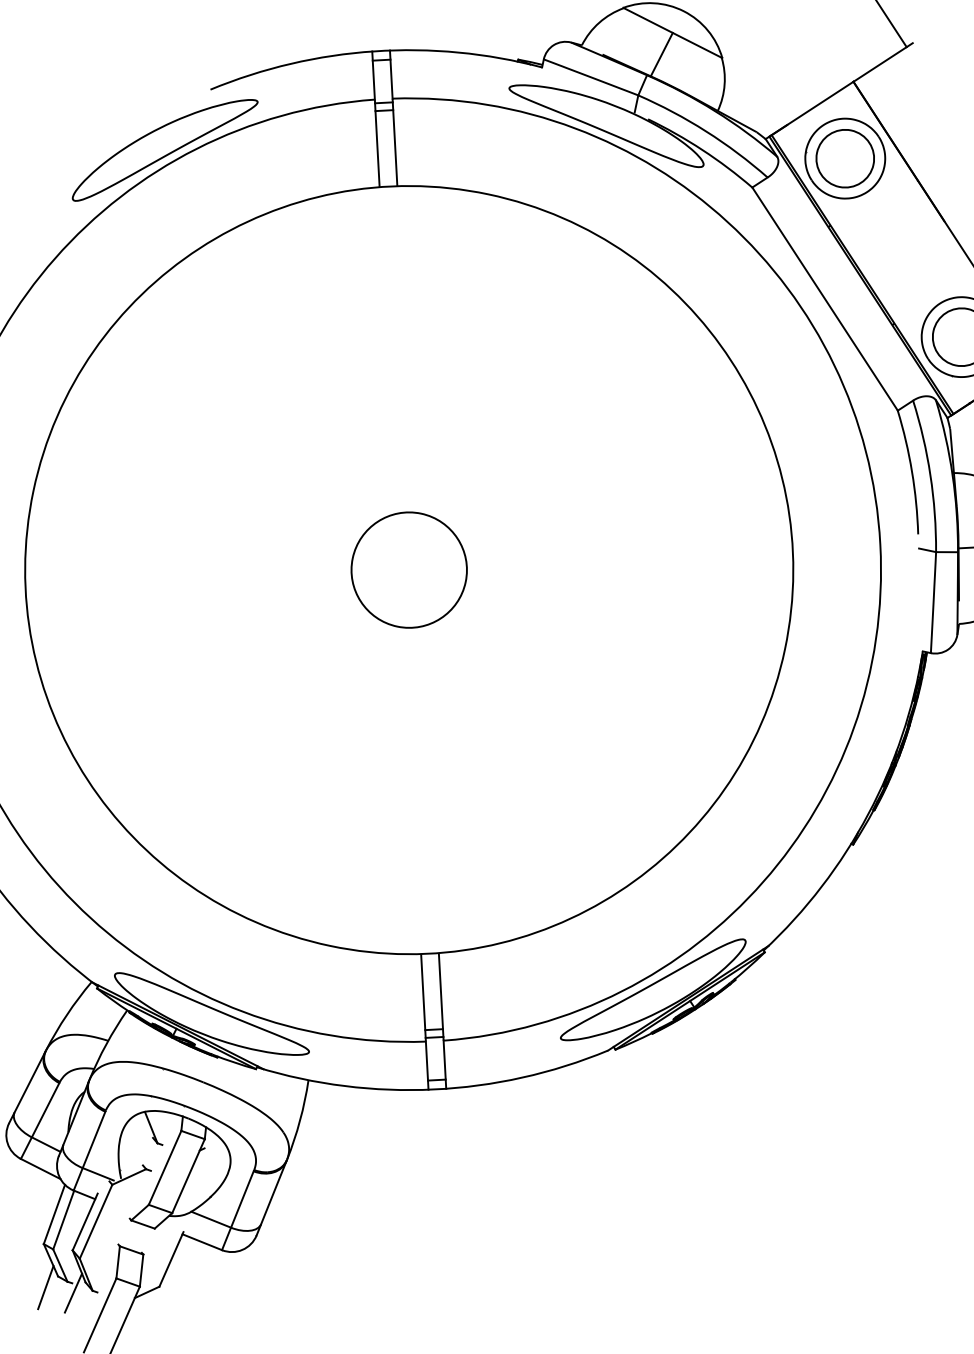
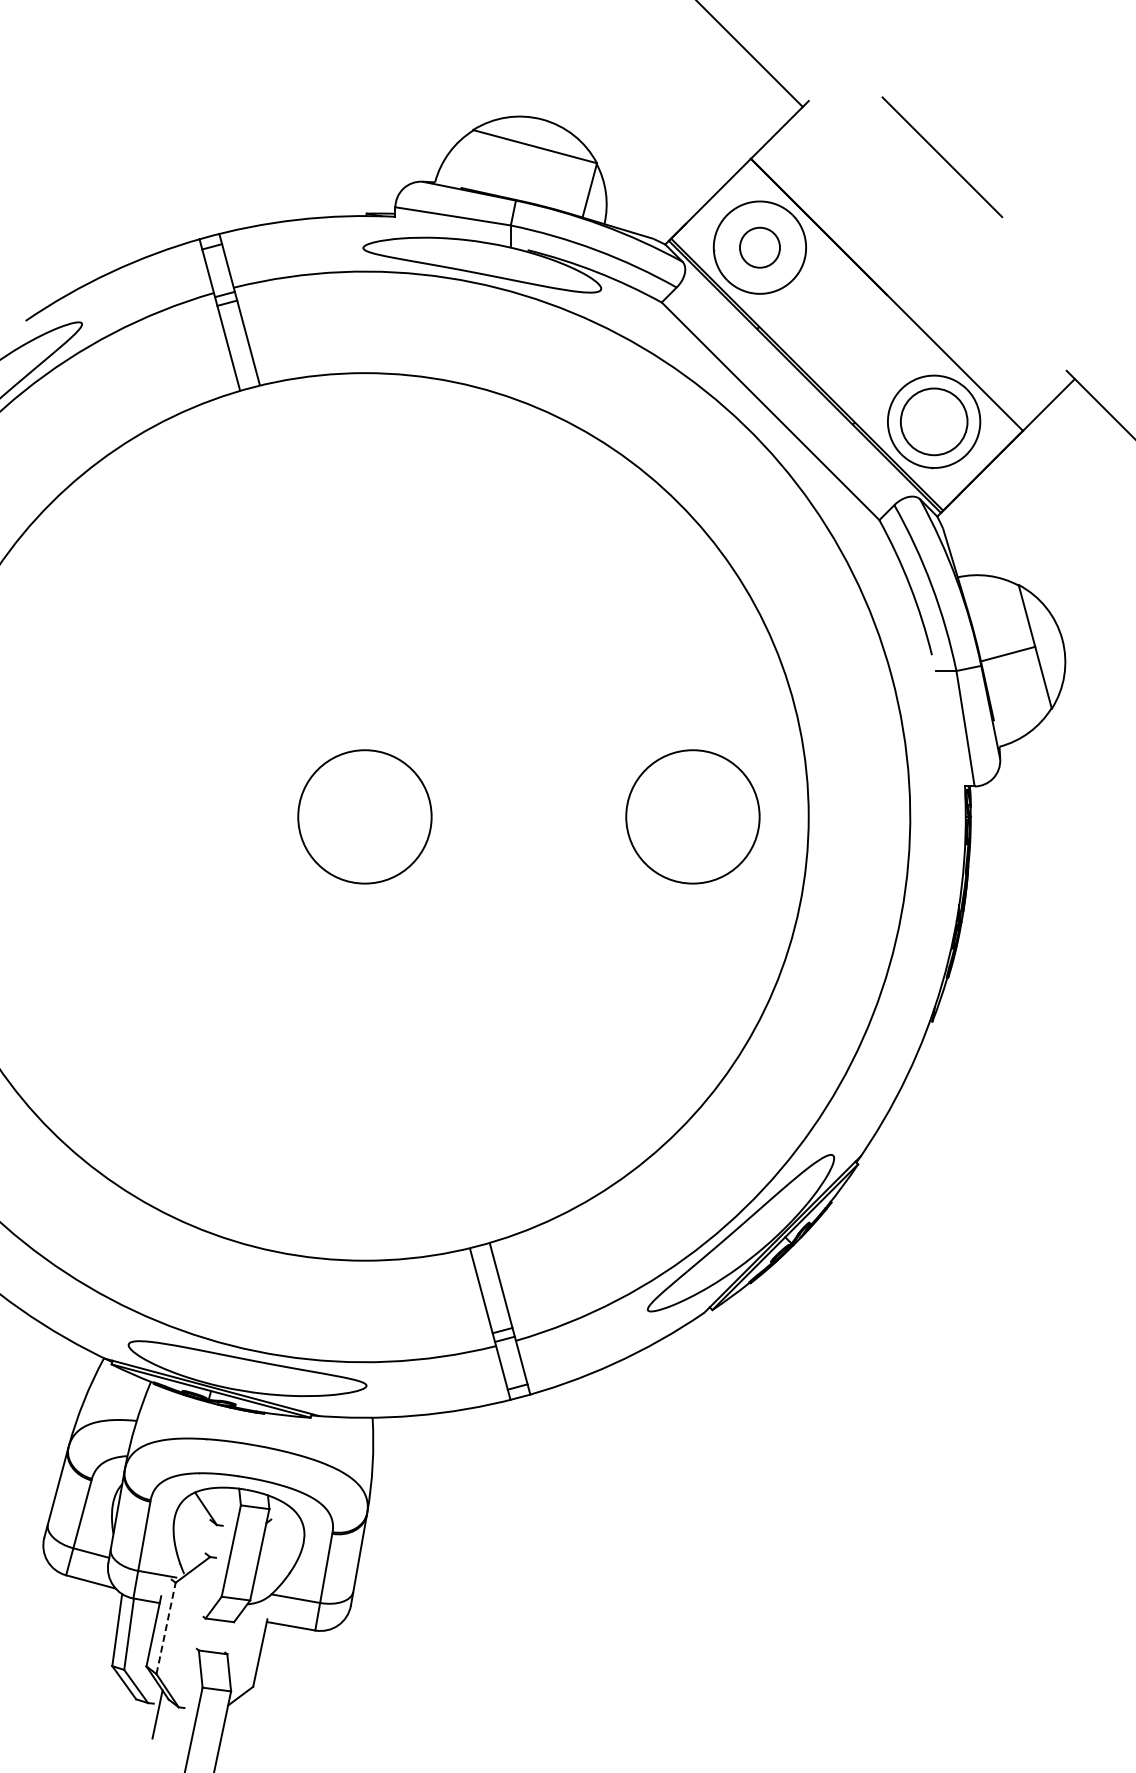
line: (661, 54) -> (589, 190), moved
circle: (844, 158) -> (759, 247), size x0.6
circle: (686, 628) -> (692, 816), added
line: (96, 1221) -> (166, 1628), solid -> dashed
line: (45, 1287) -> (124, 1714), removed

